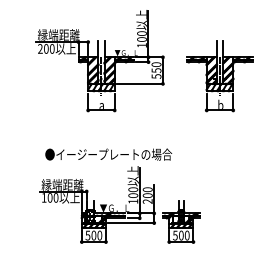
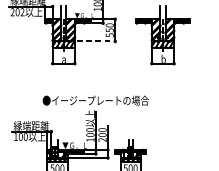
text: (51, 48) -> (21, 11), 200 -> 202
line: (140, 83) -> (96, 41), solid -> dashed
text: (108, 154) -> (95, 100), moved

